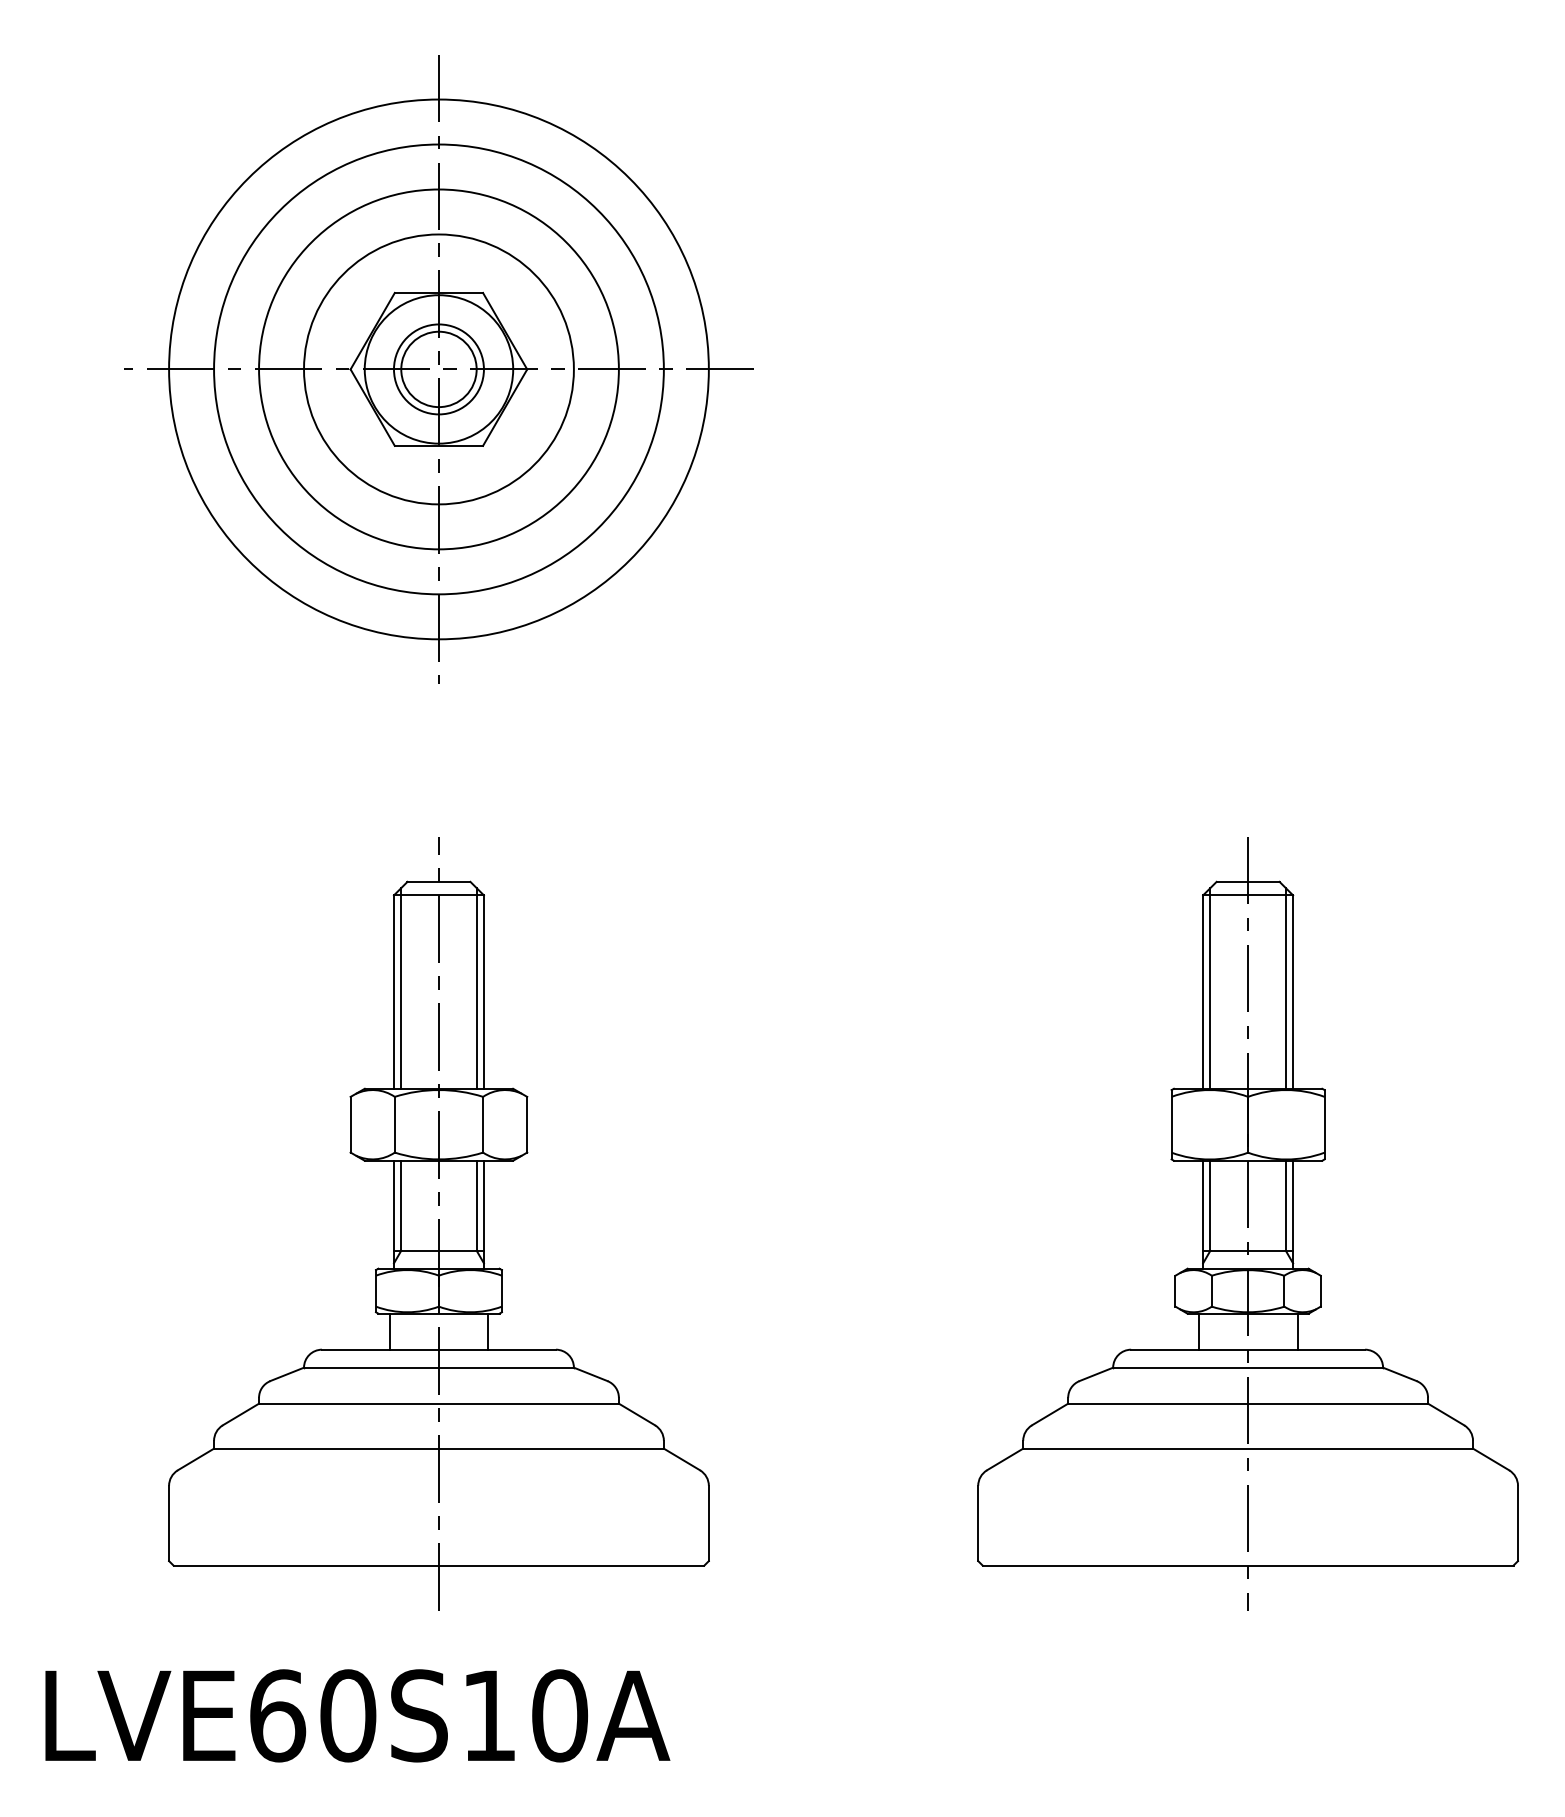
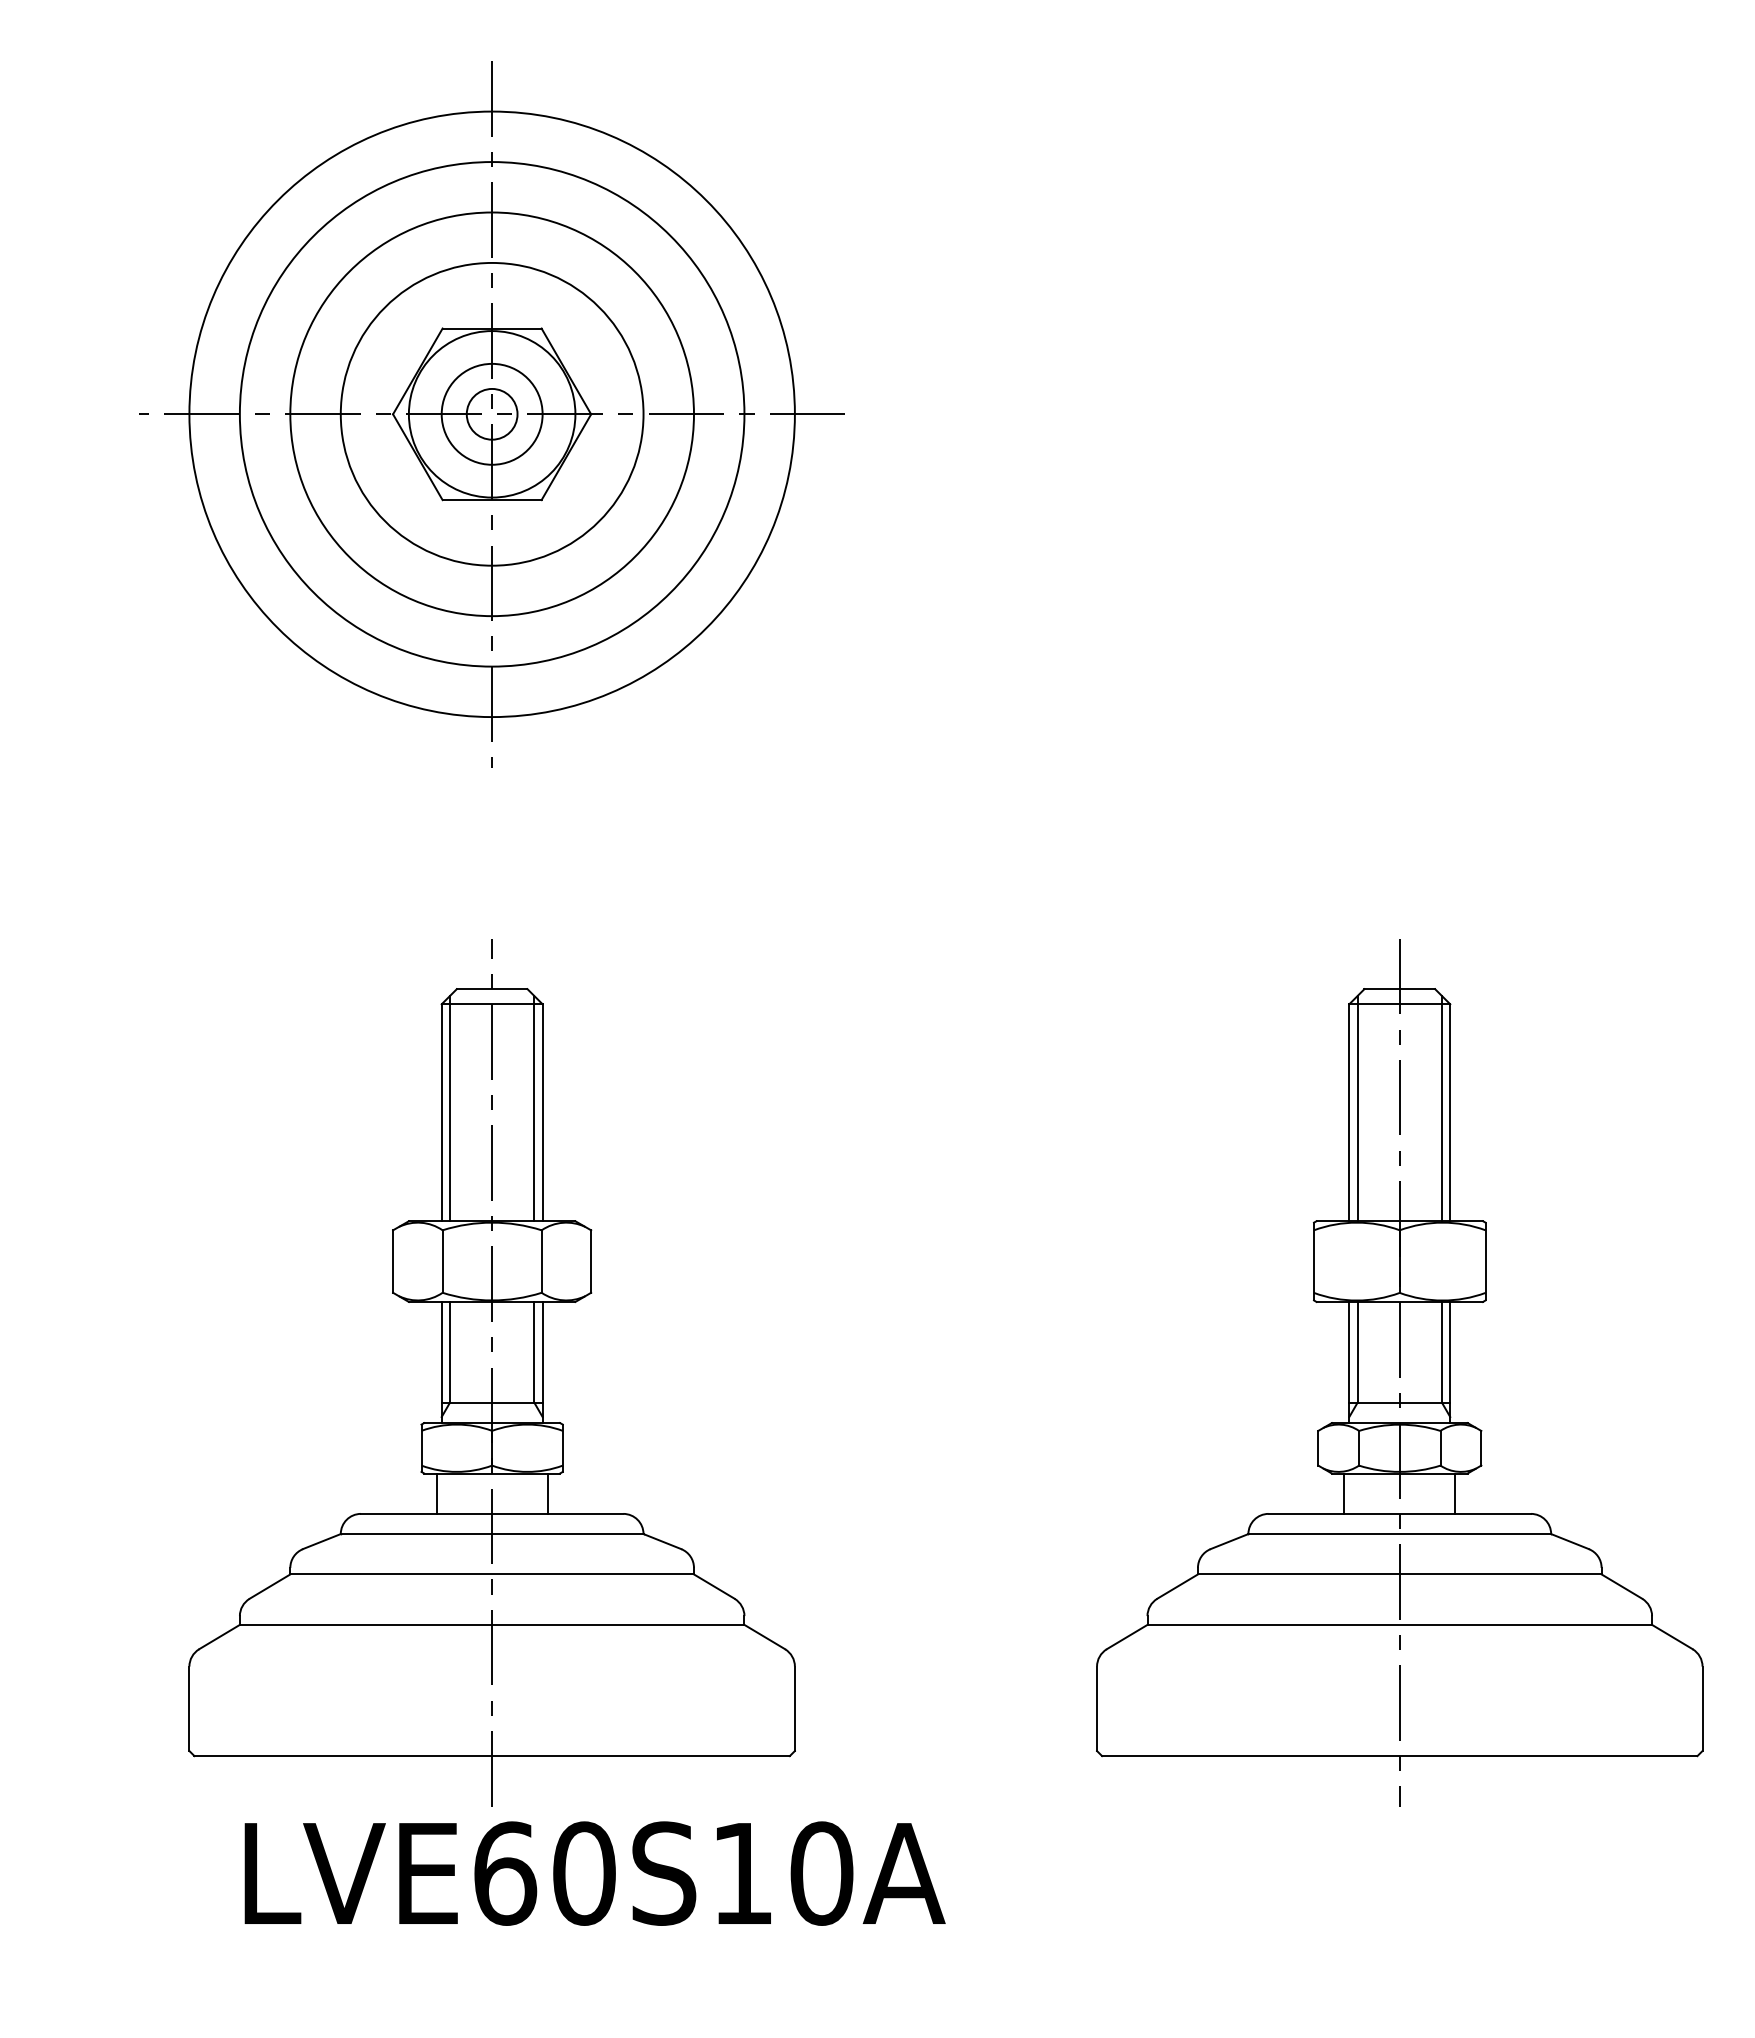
circle: (438, 369) -> (491, 414), size x0.6
text: (357, 1715) -> (594, 1873), moved

